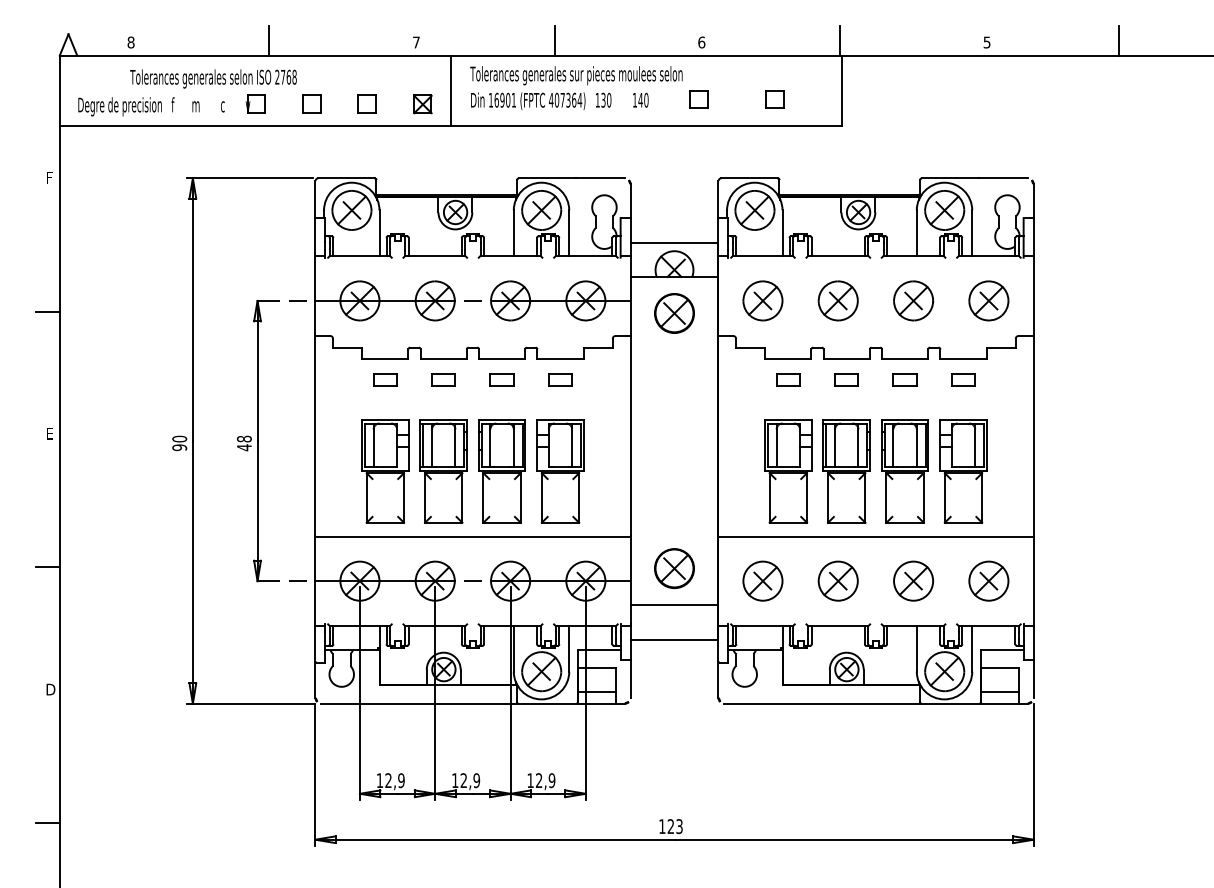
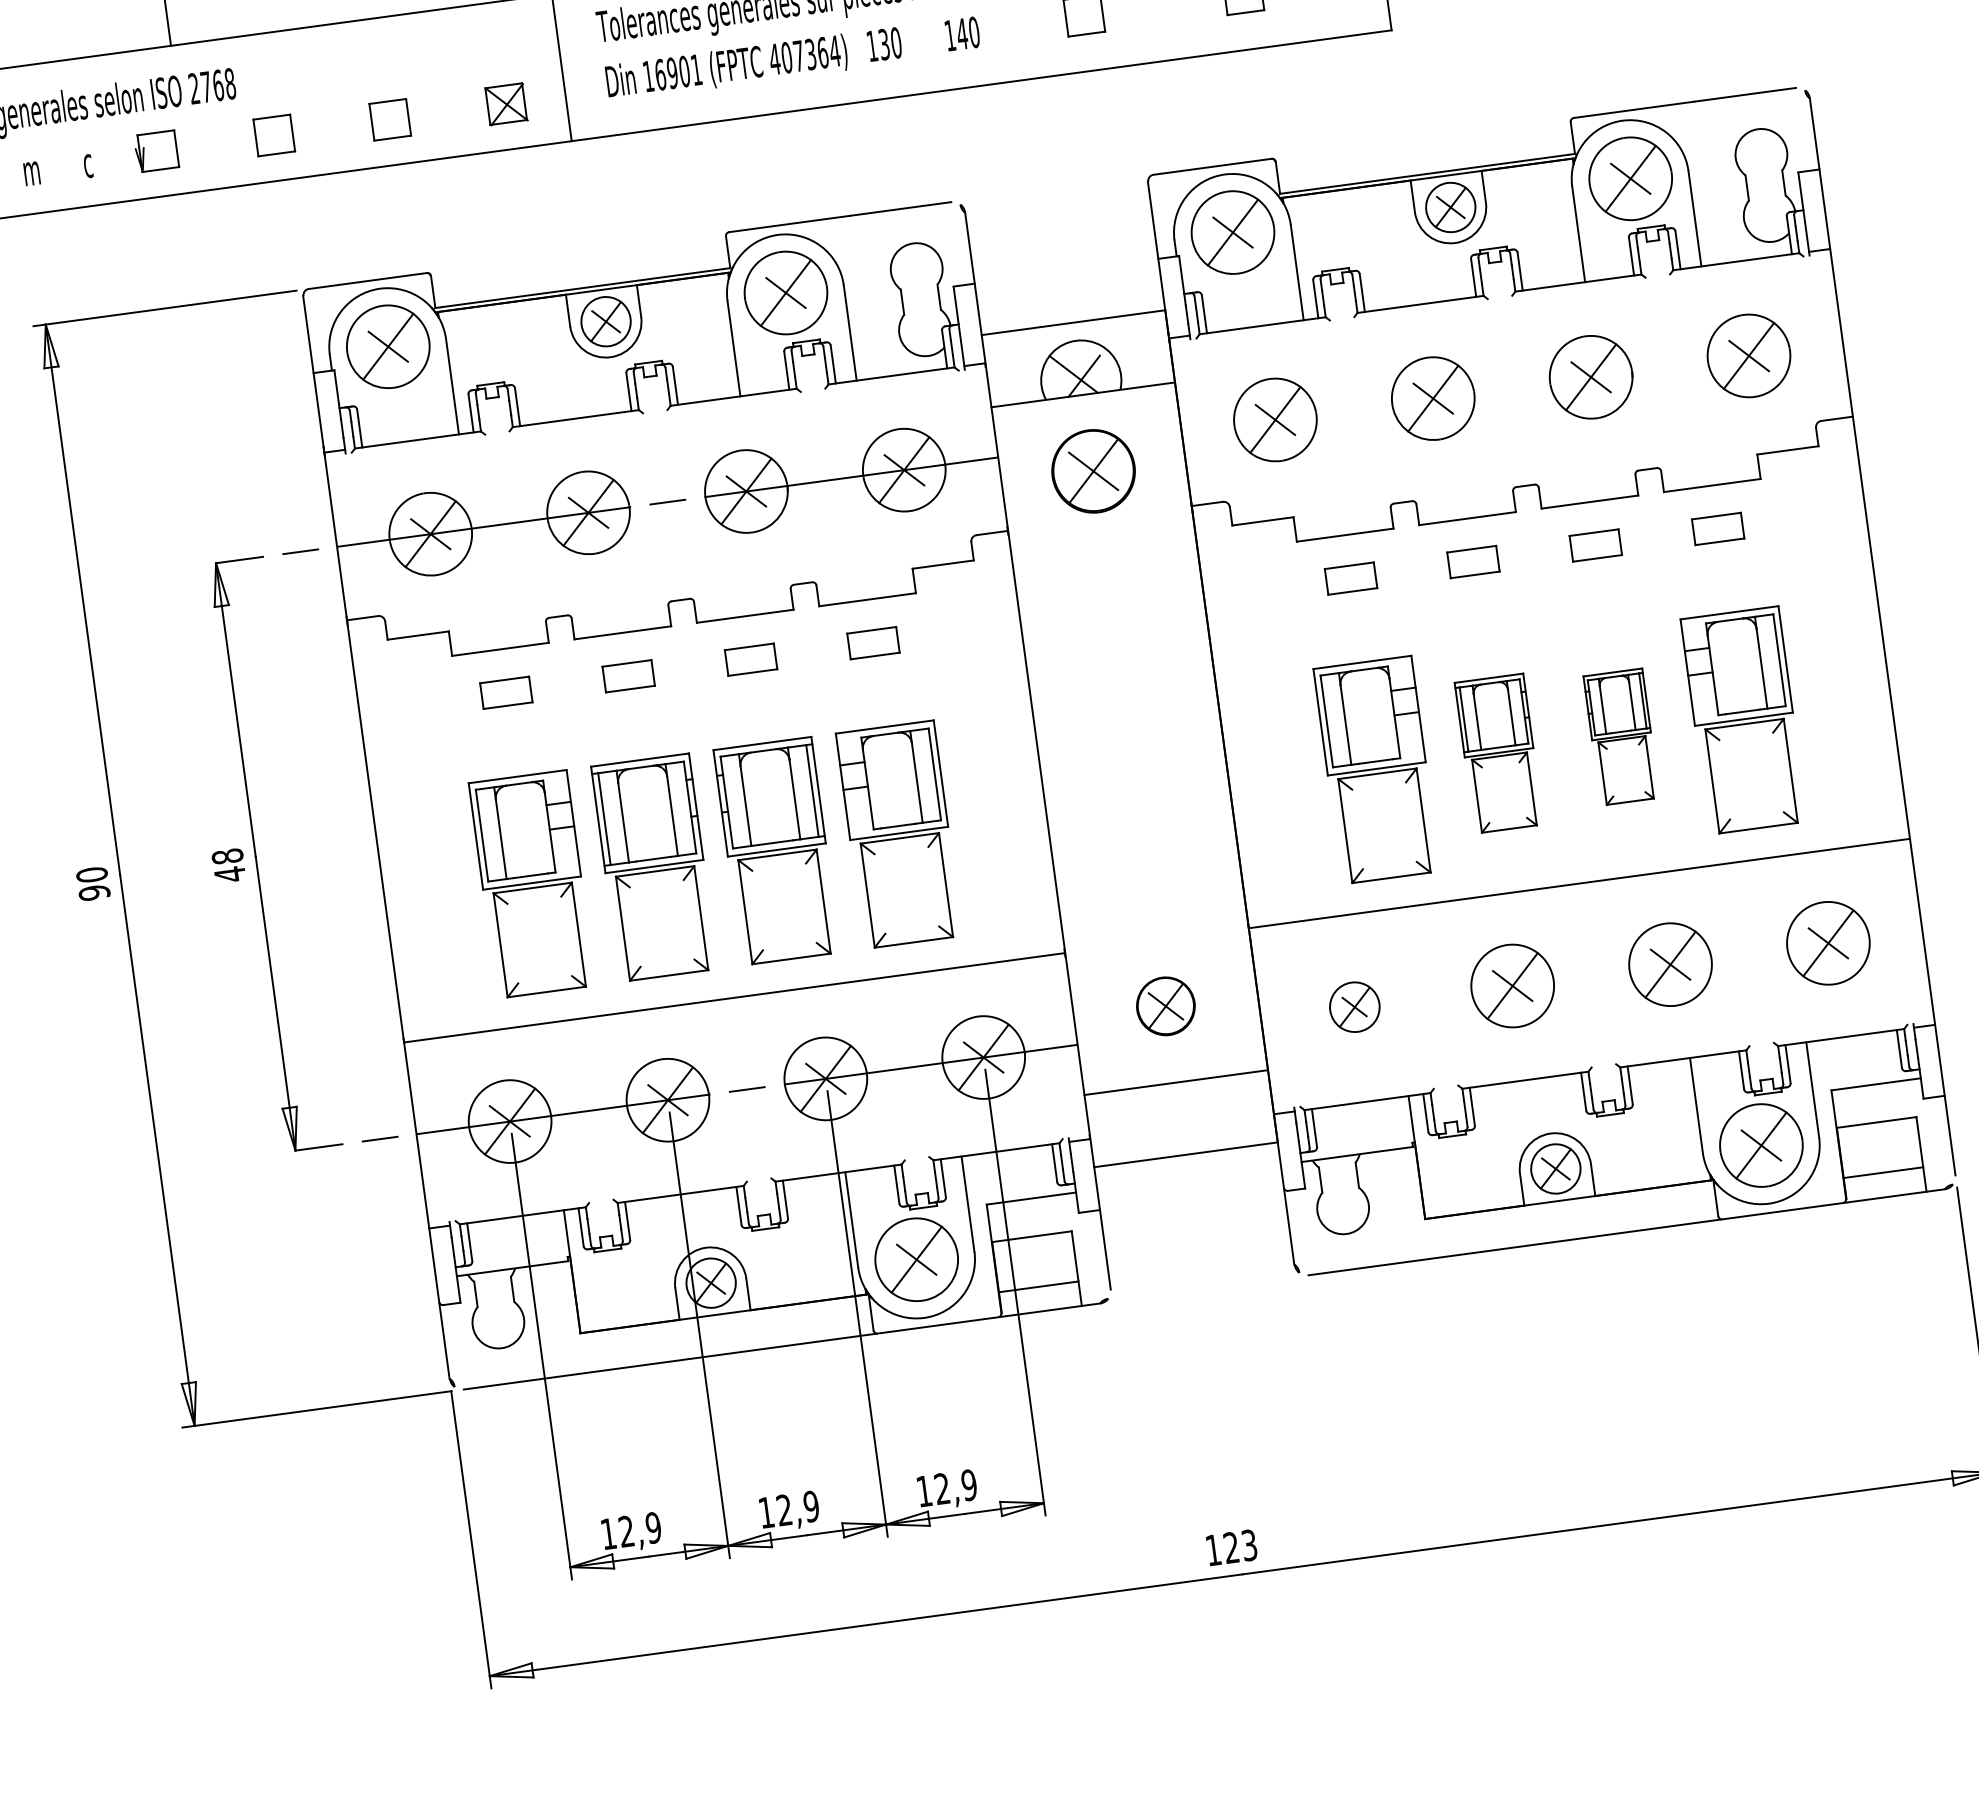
part: (846, 471) -> (1498, 753), size x0.7
part: (904, 471) -> (1620, 737), size x0.6
part: (674, 568) -> (1165, 1005), size x0.7
part: (762, 580) -> (1353, 1006), size x0.6

